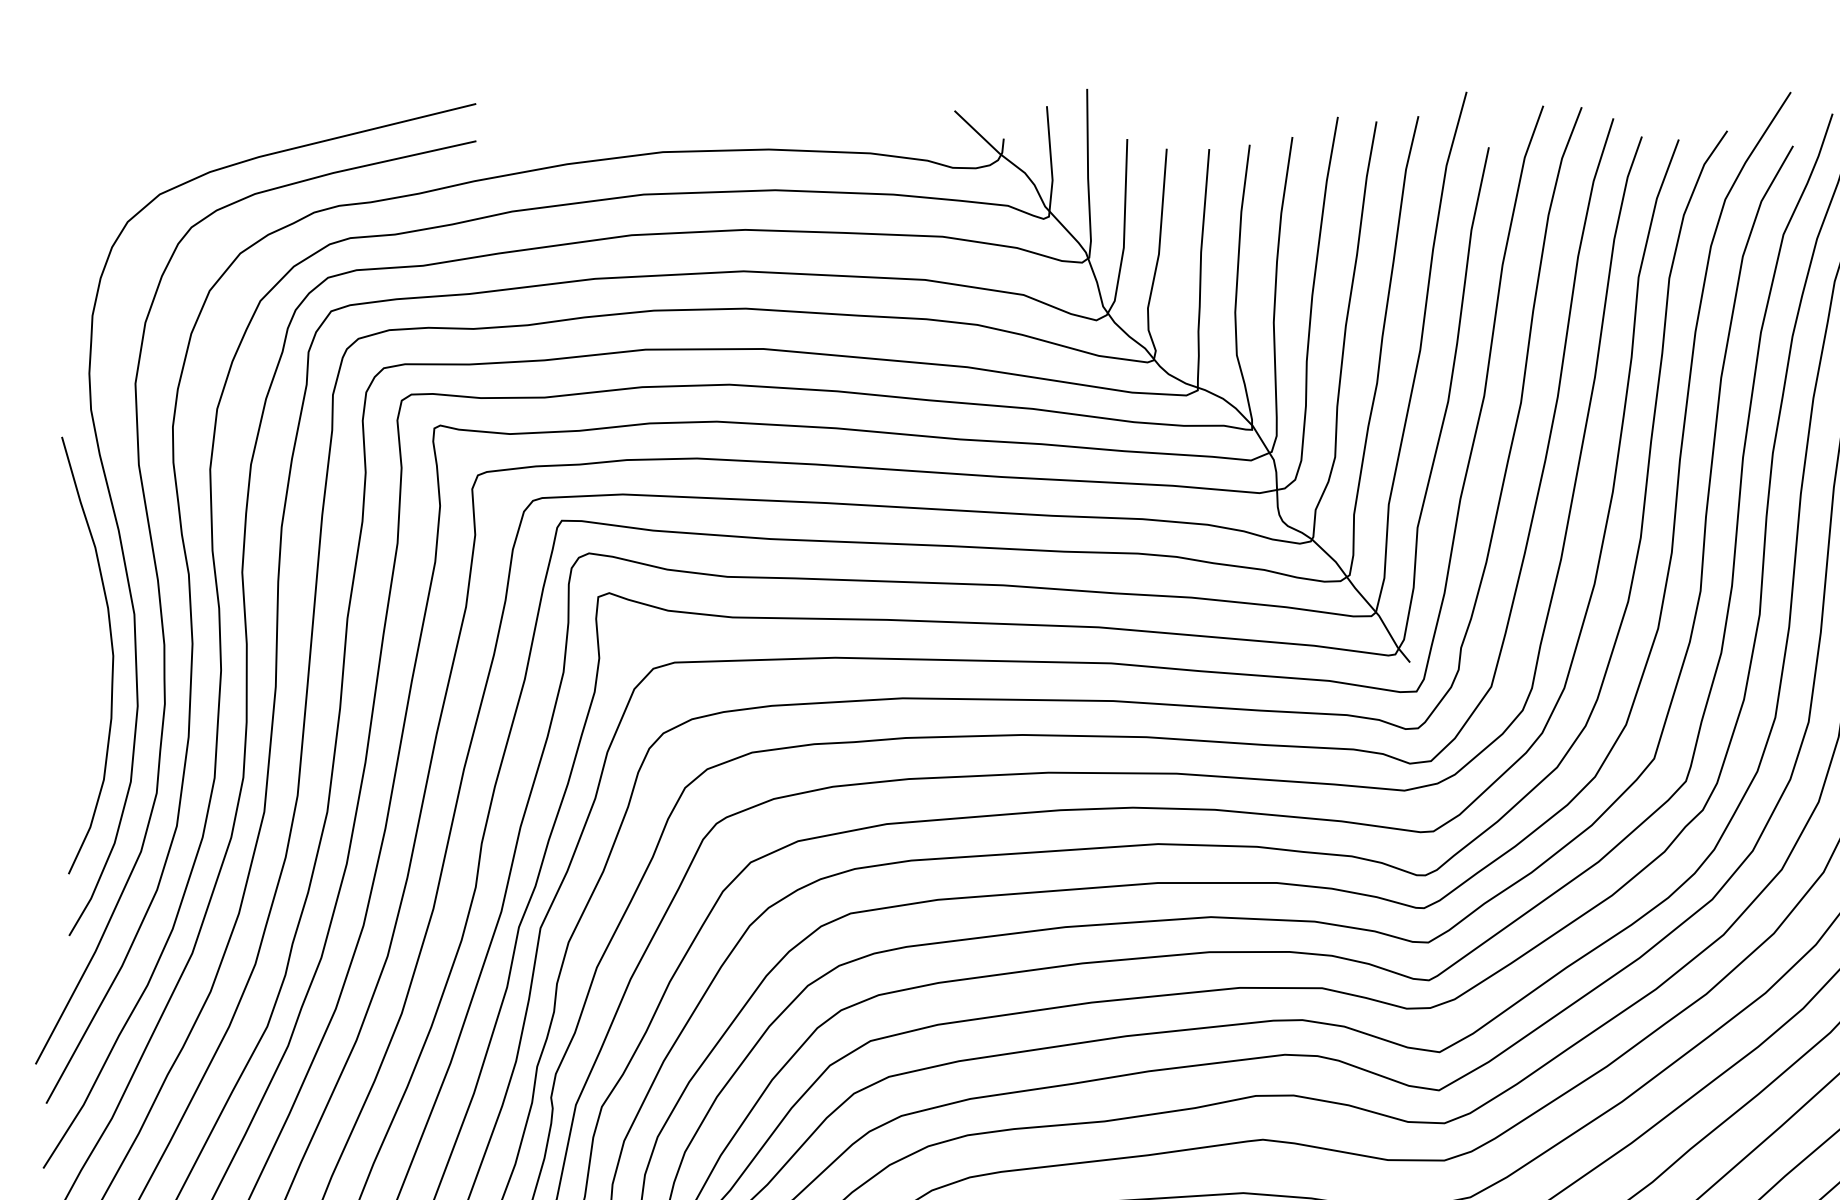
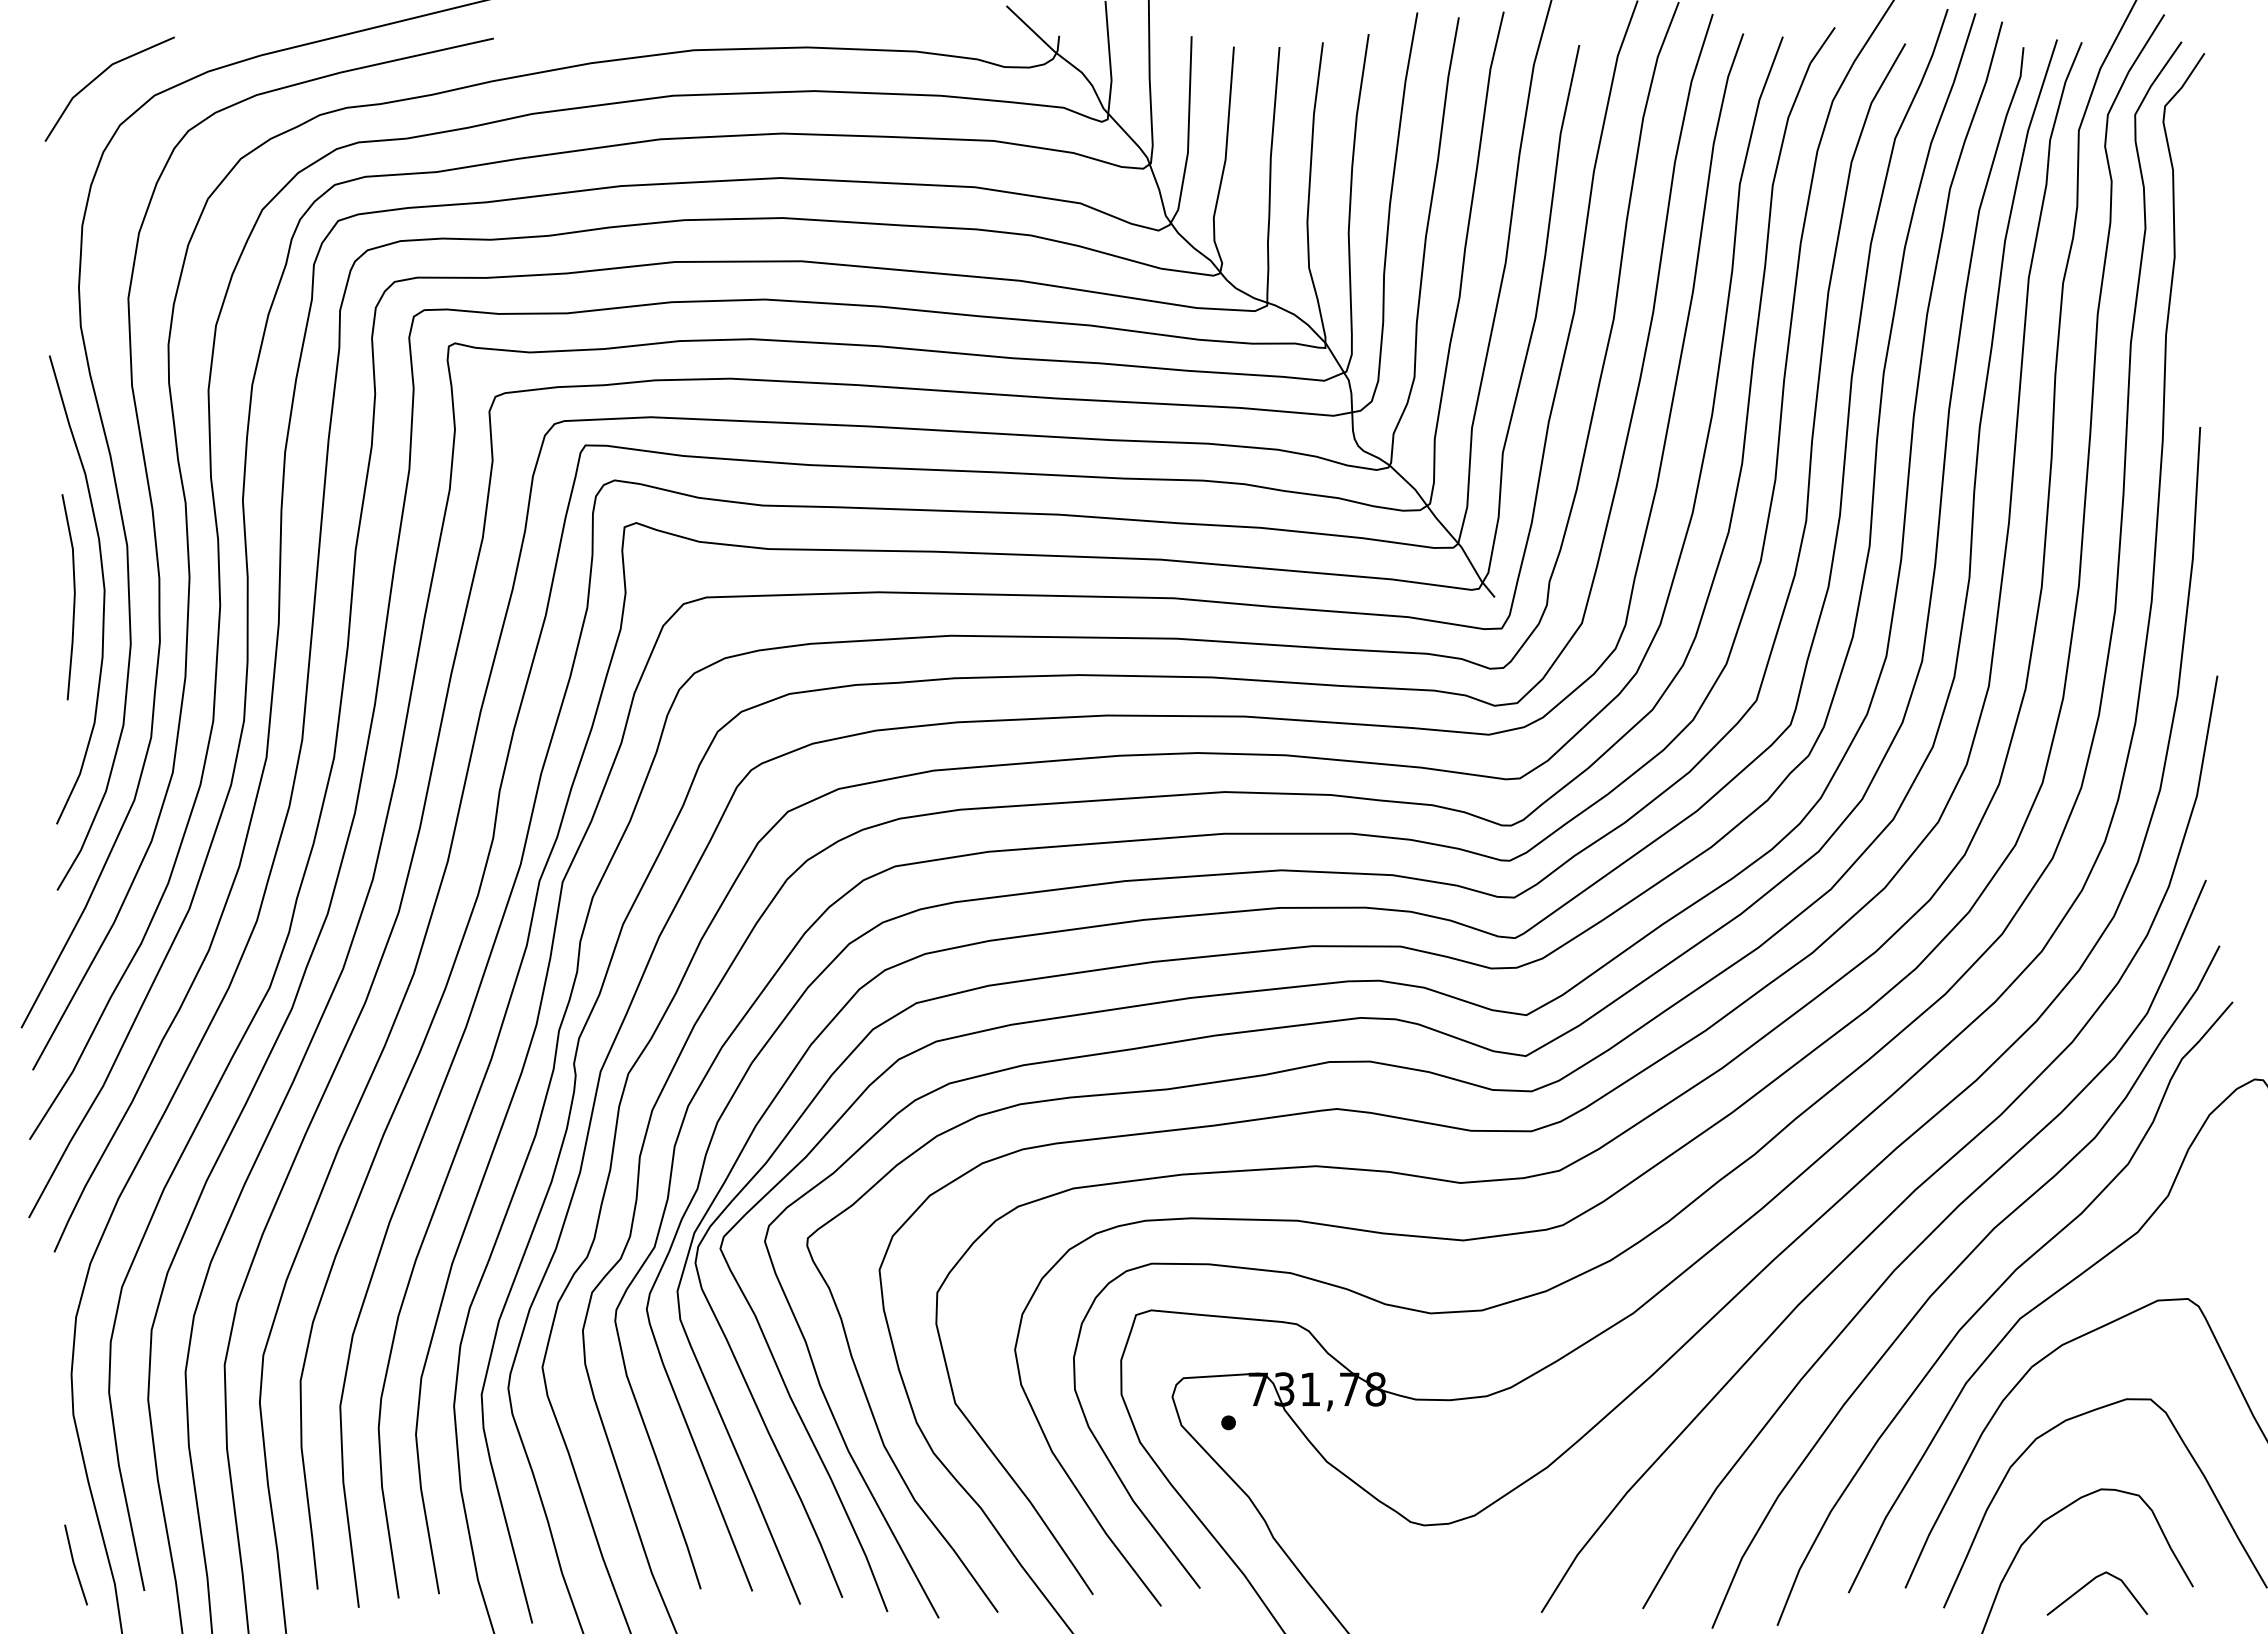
line: (107, 177) -> (98, 77), added
line: (84, 662) -> (73, 597), added

